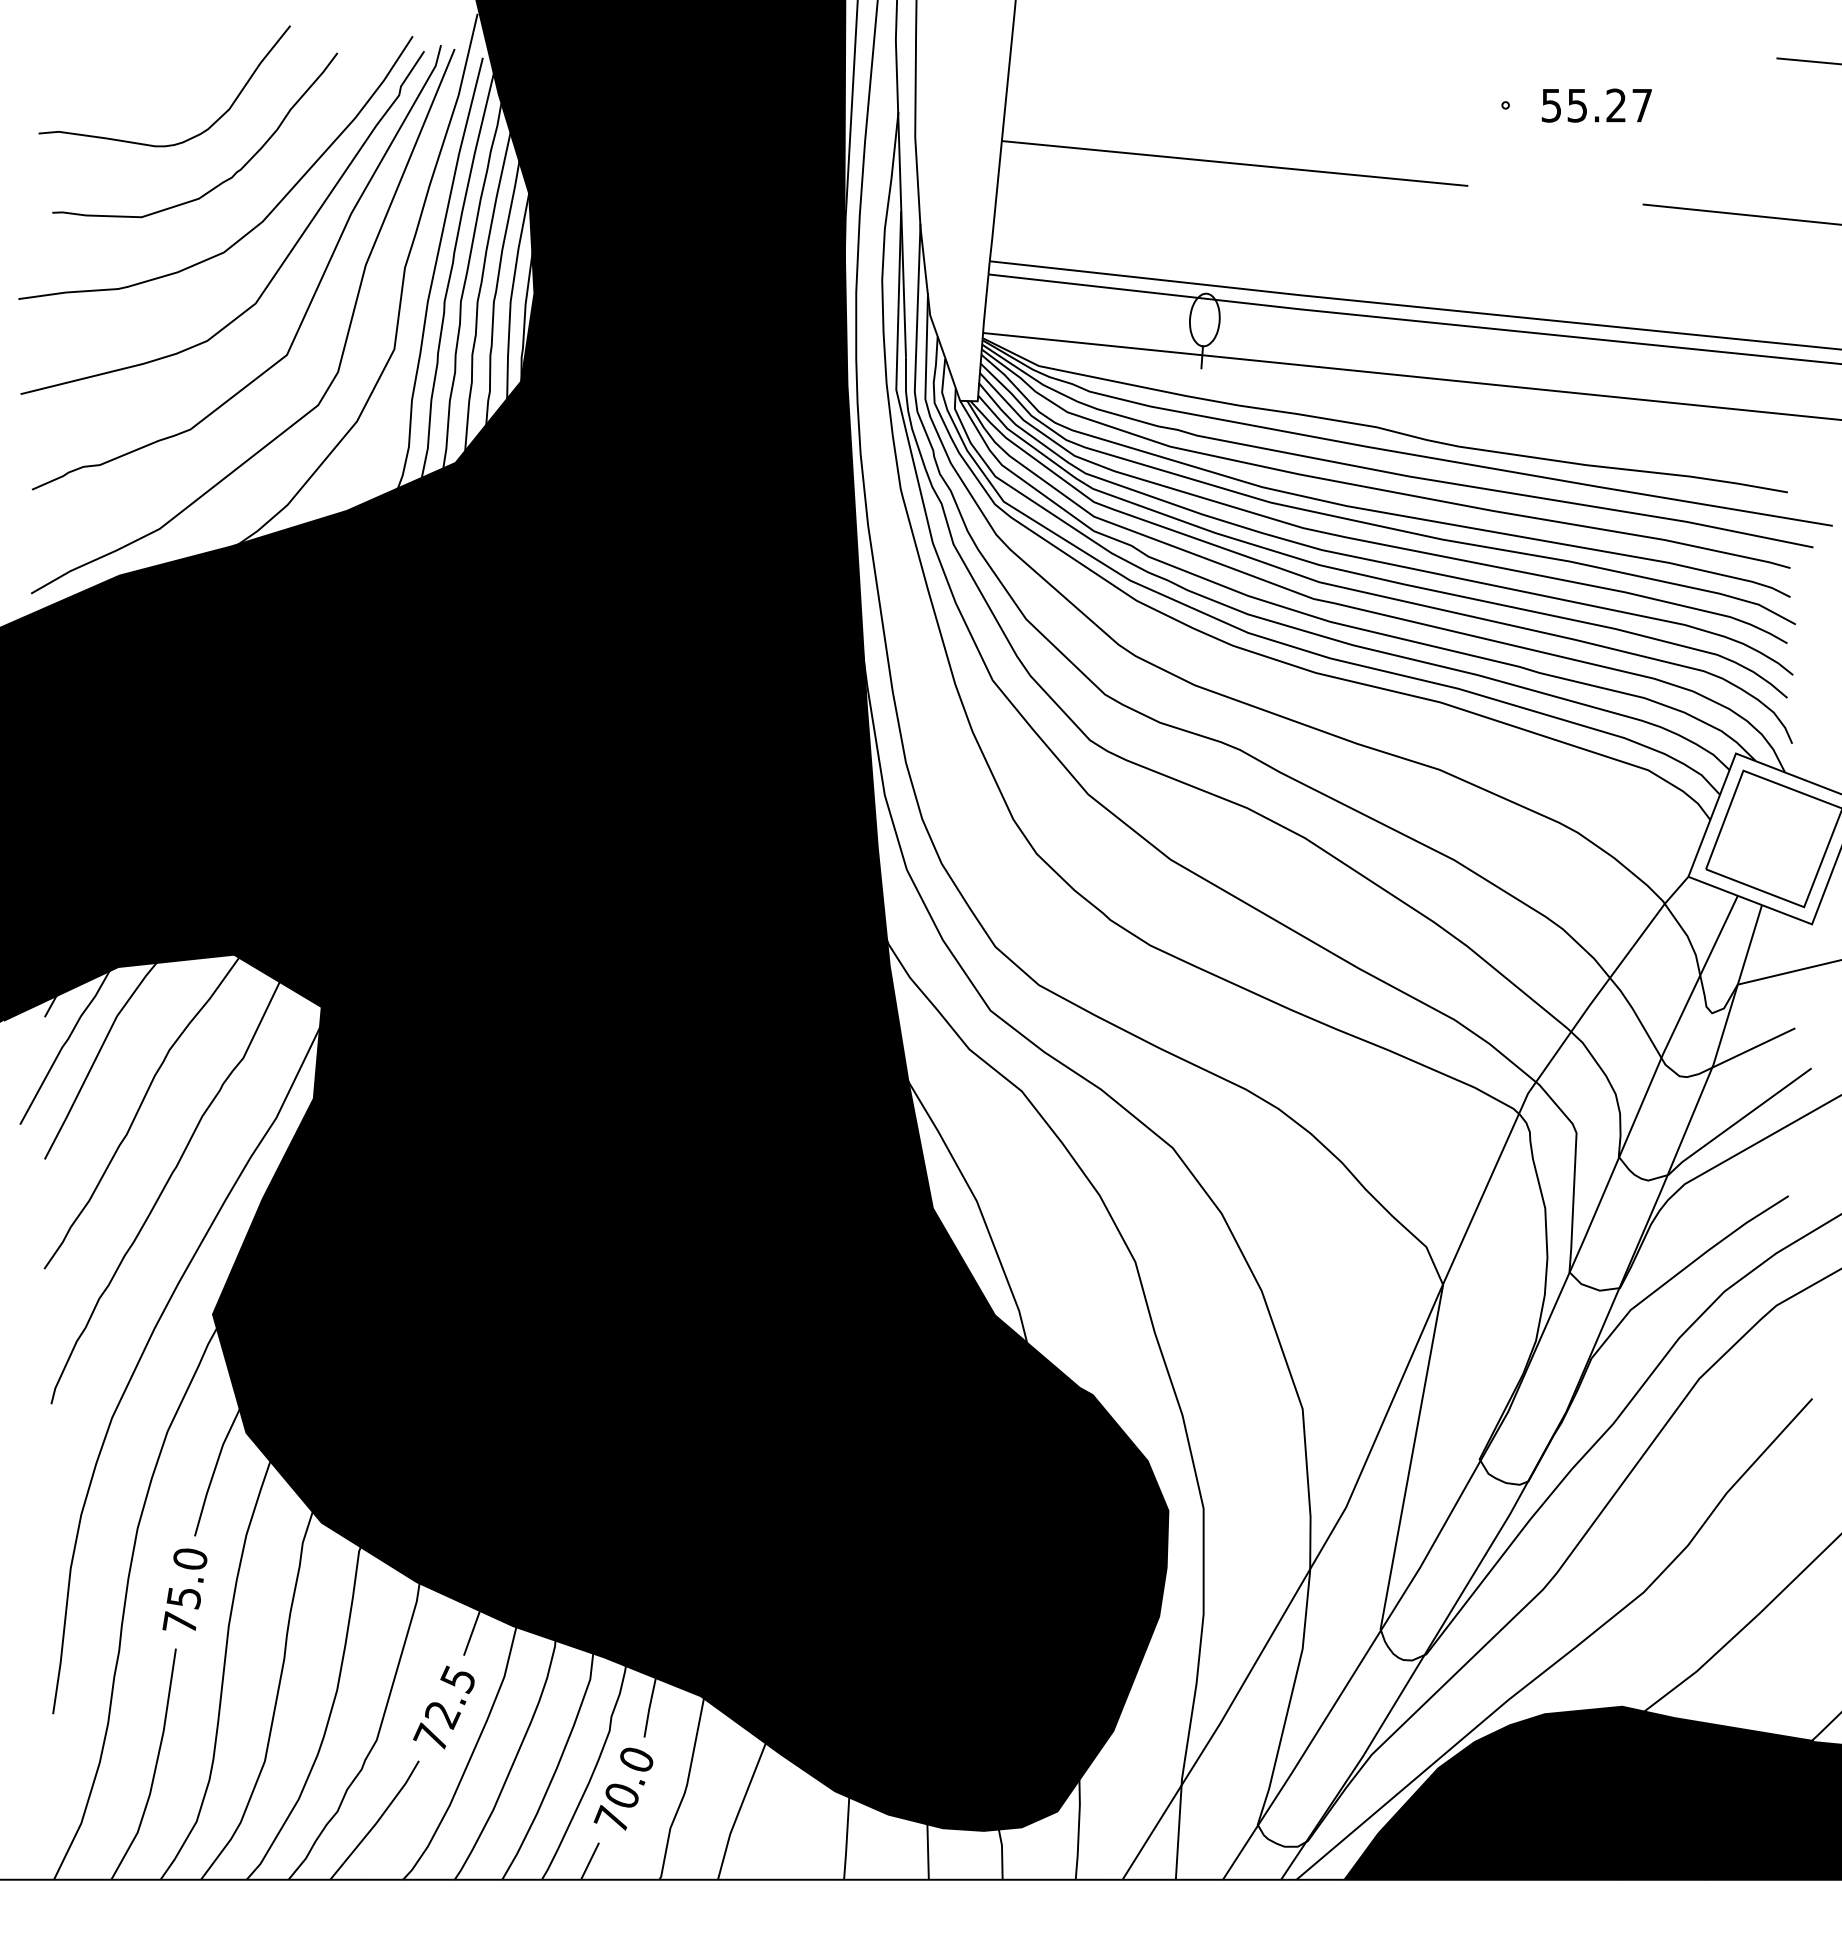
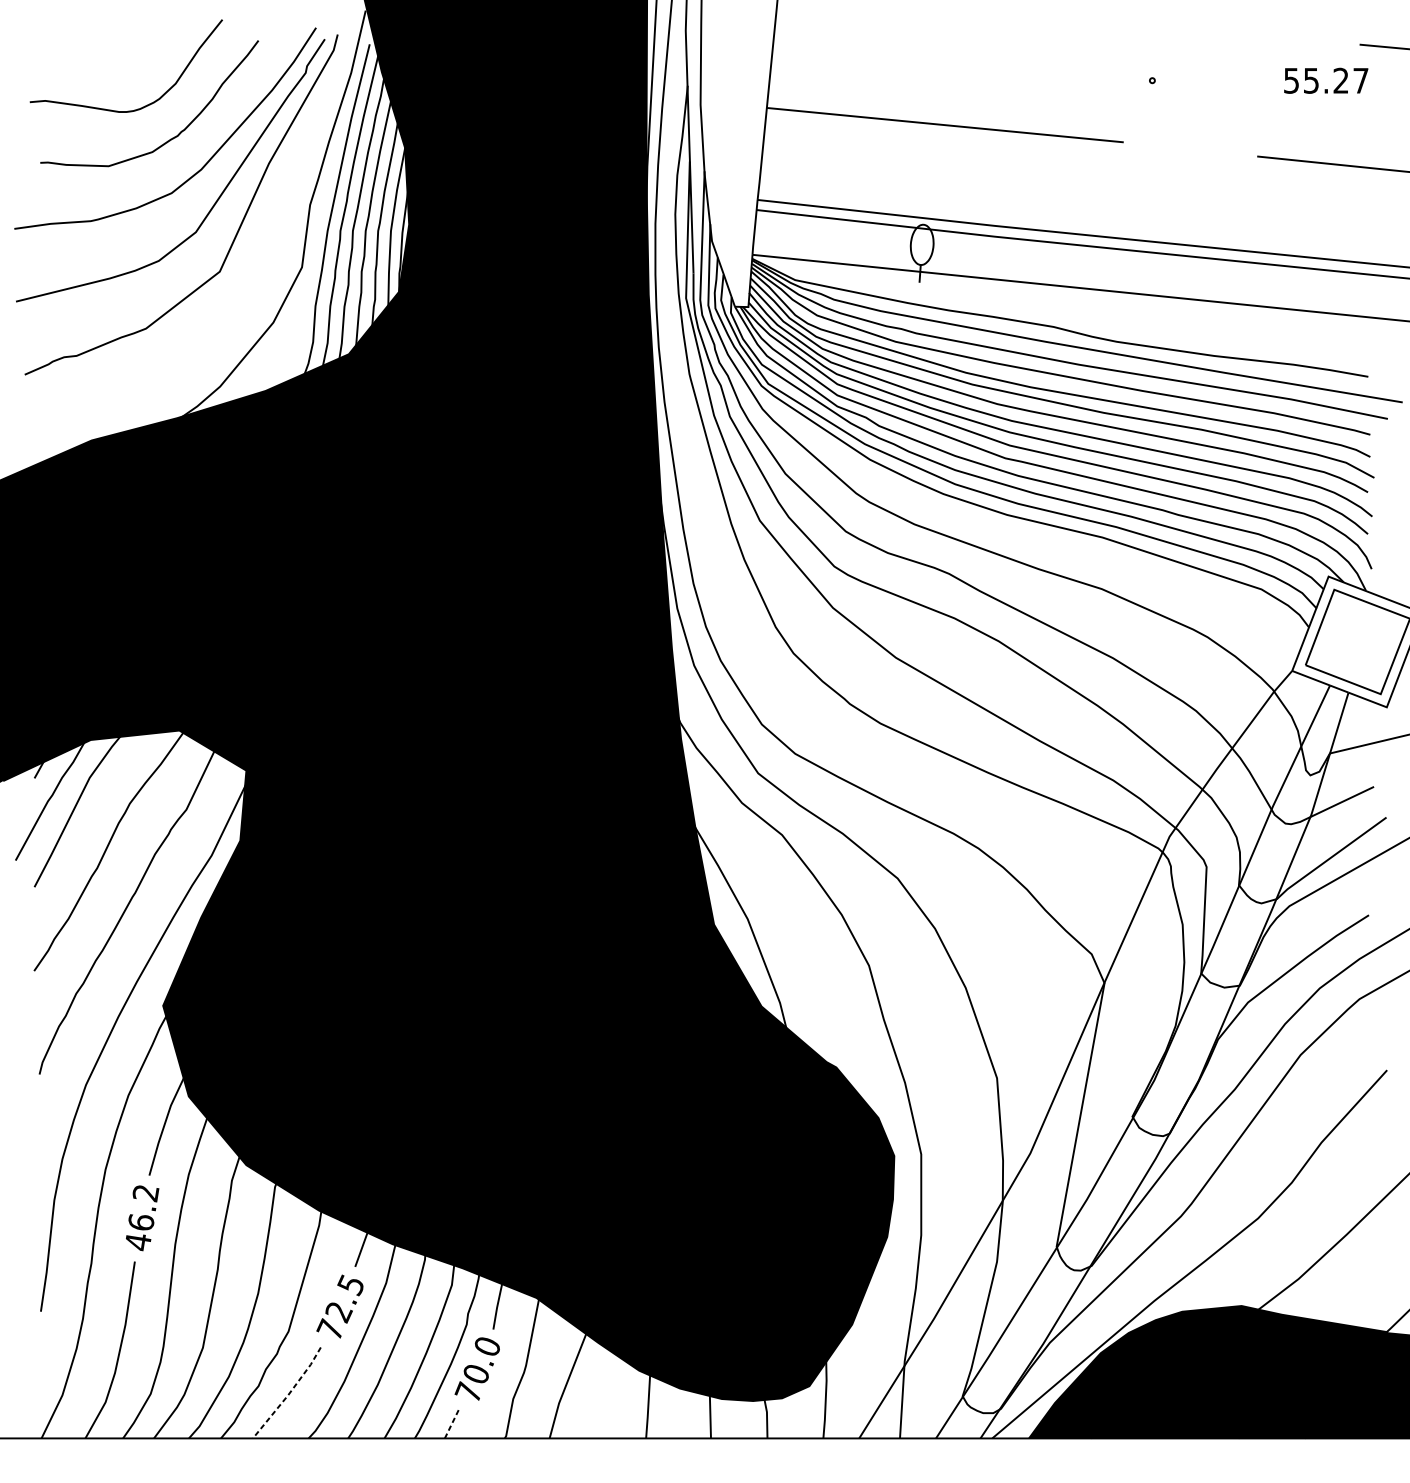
text: (1596, 105) -> (1325, 80), moved
curve: (343, 346) -> (263, 265), removed
text: (184, 1591) -> (141, 1217), 75.0 -> 46.2
line: (377, 1821) -> (289, 1393), solid -> dashed
line: (590, 1861) -> (452, 1424), solid -> dashed

